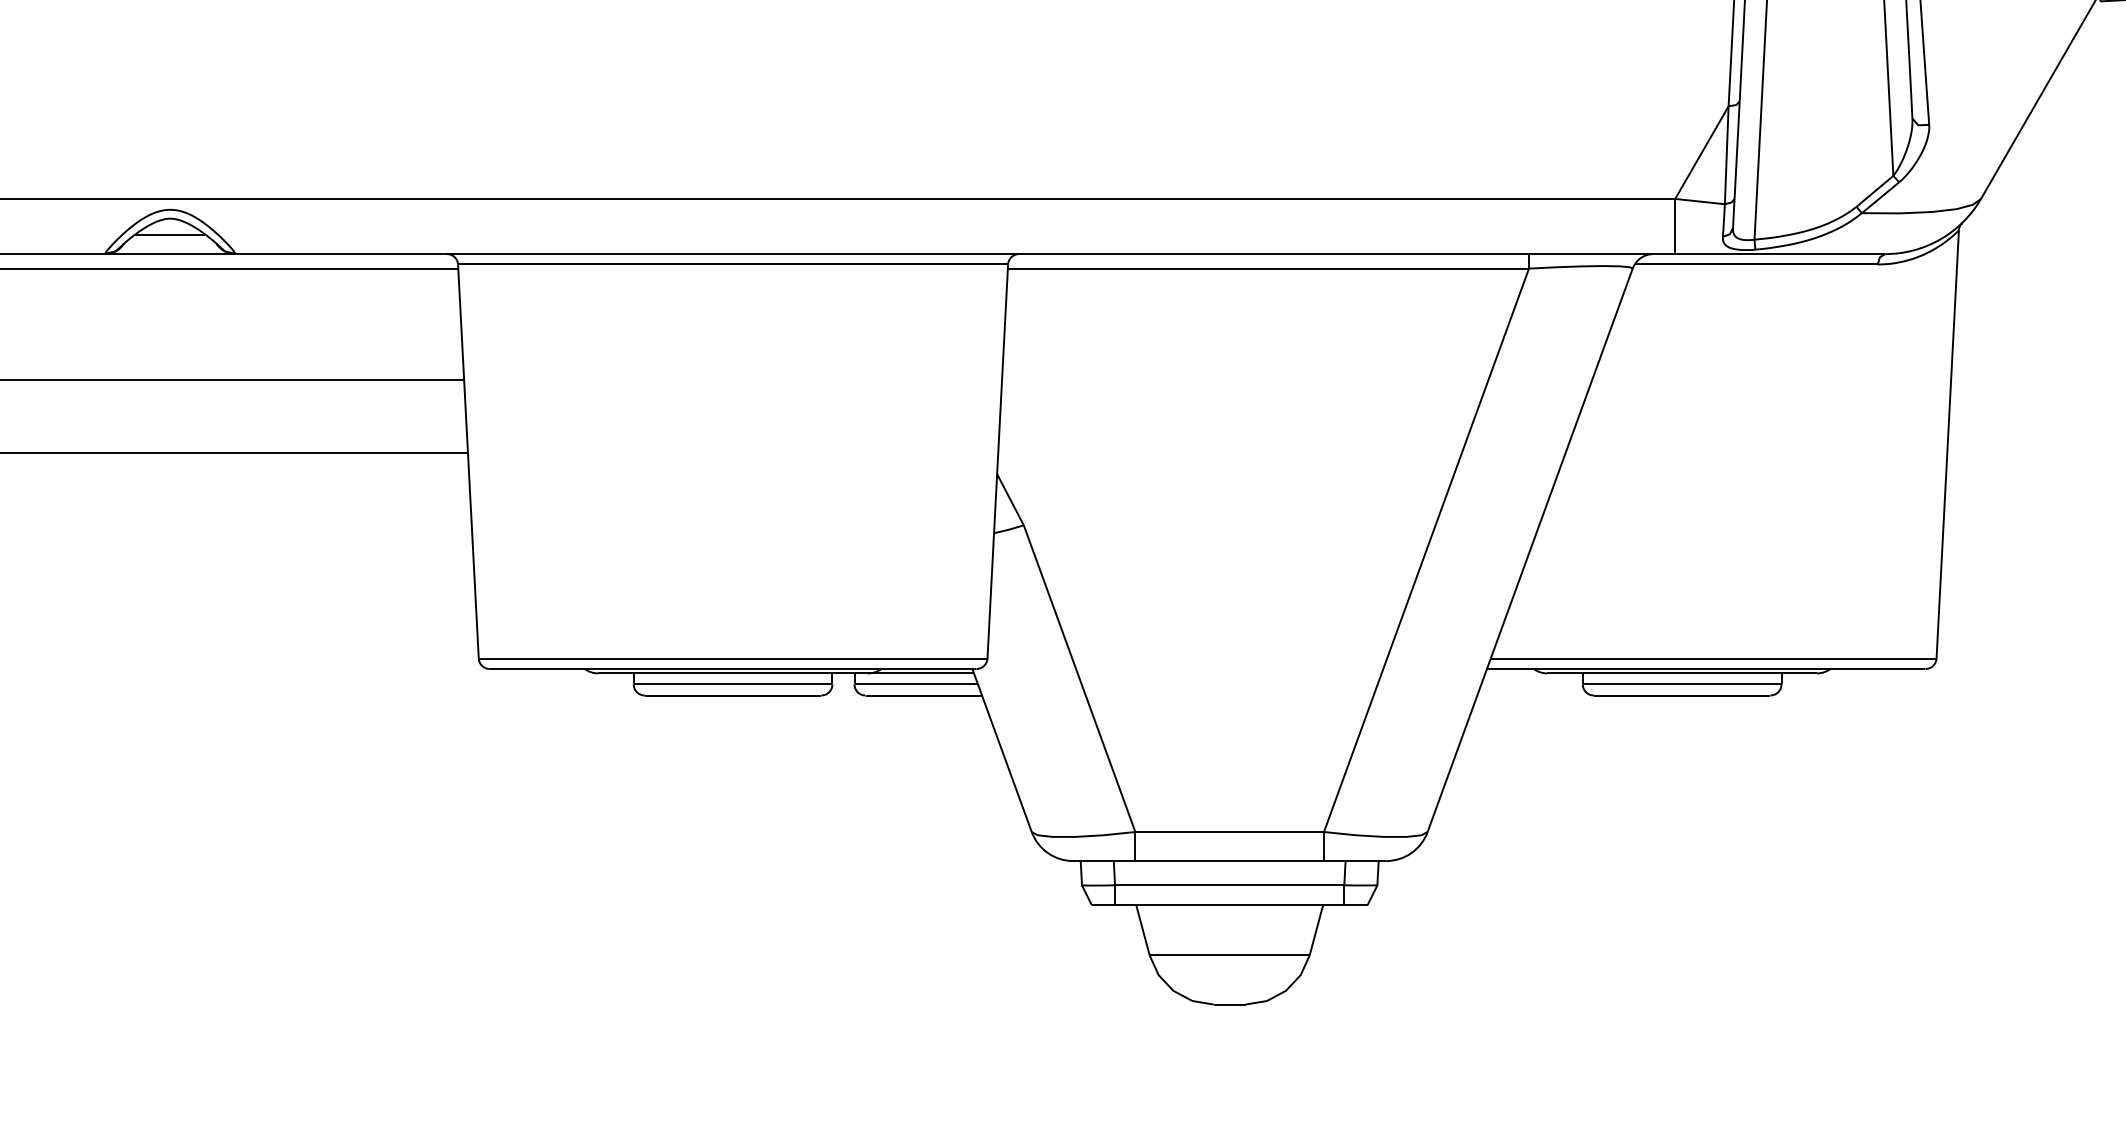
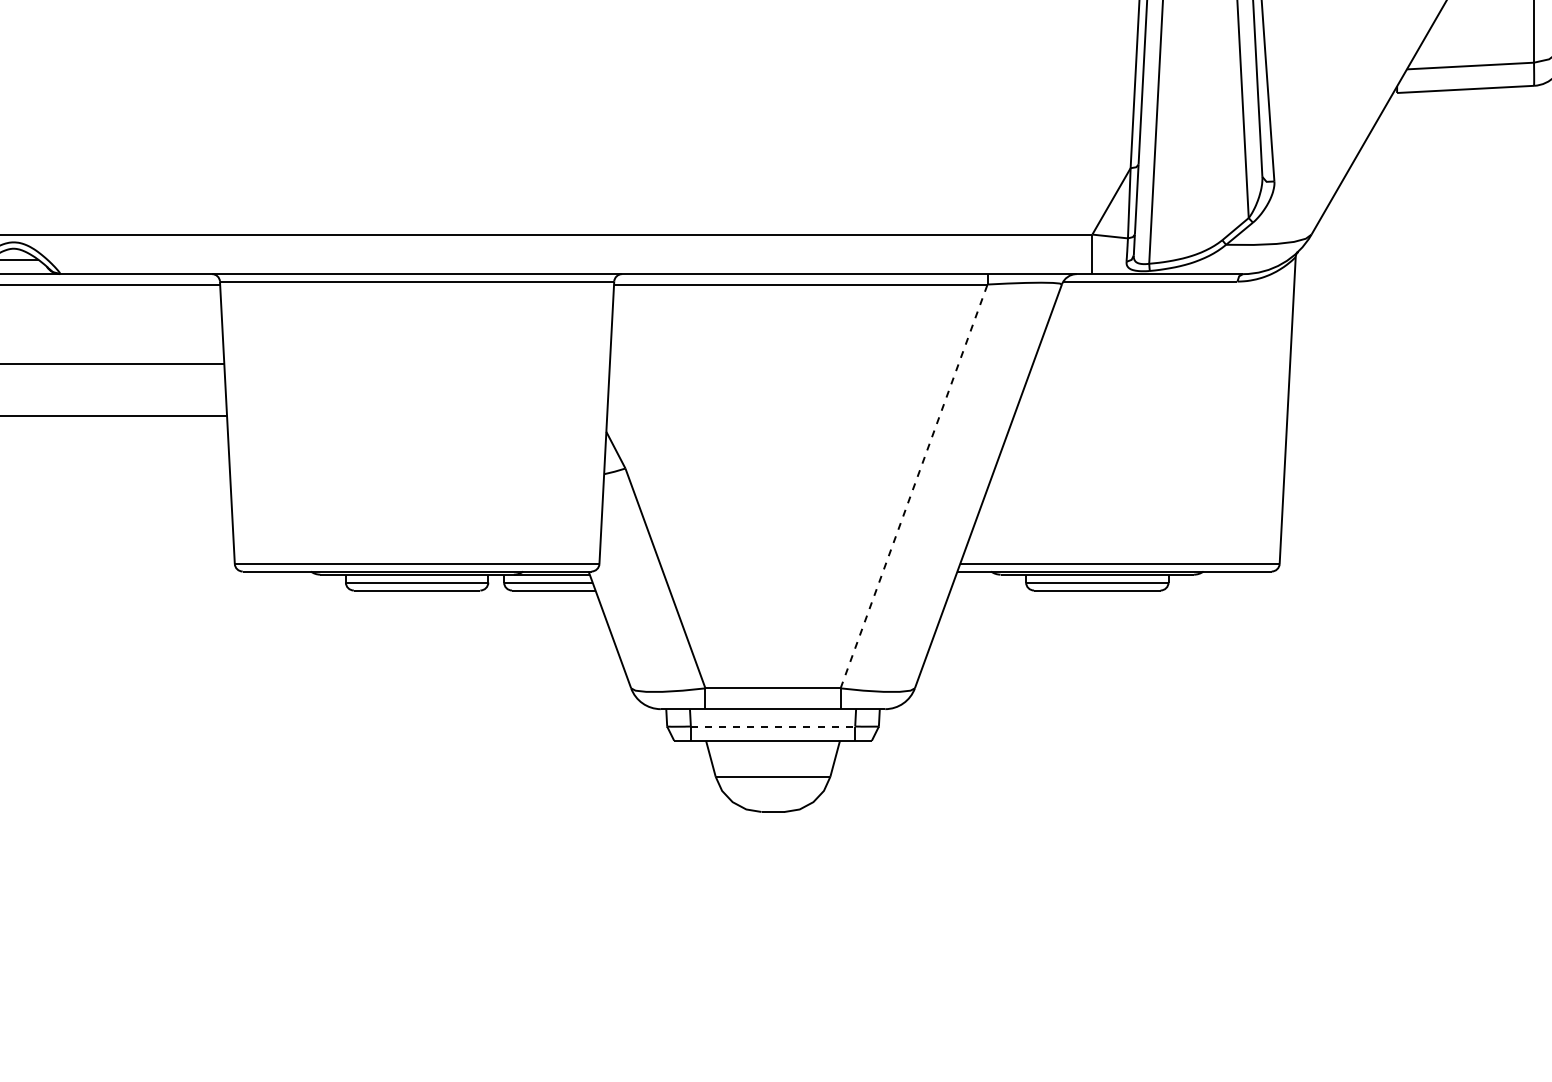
line: (1427, 550) -> (914, 486), solid -> dashed
line: (1230, 885) -> (773, 726), solid -> dashed

